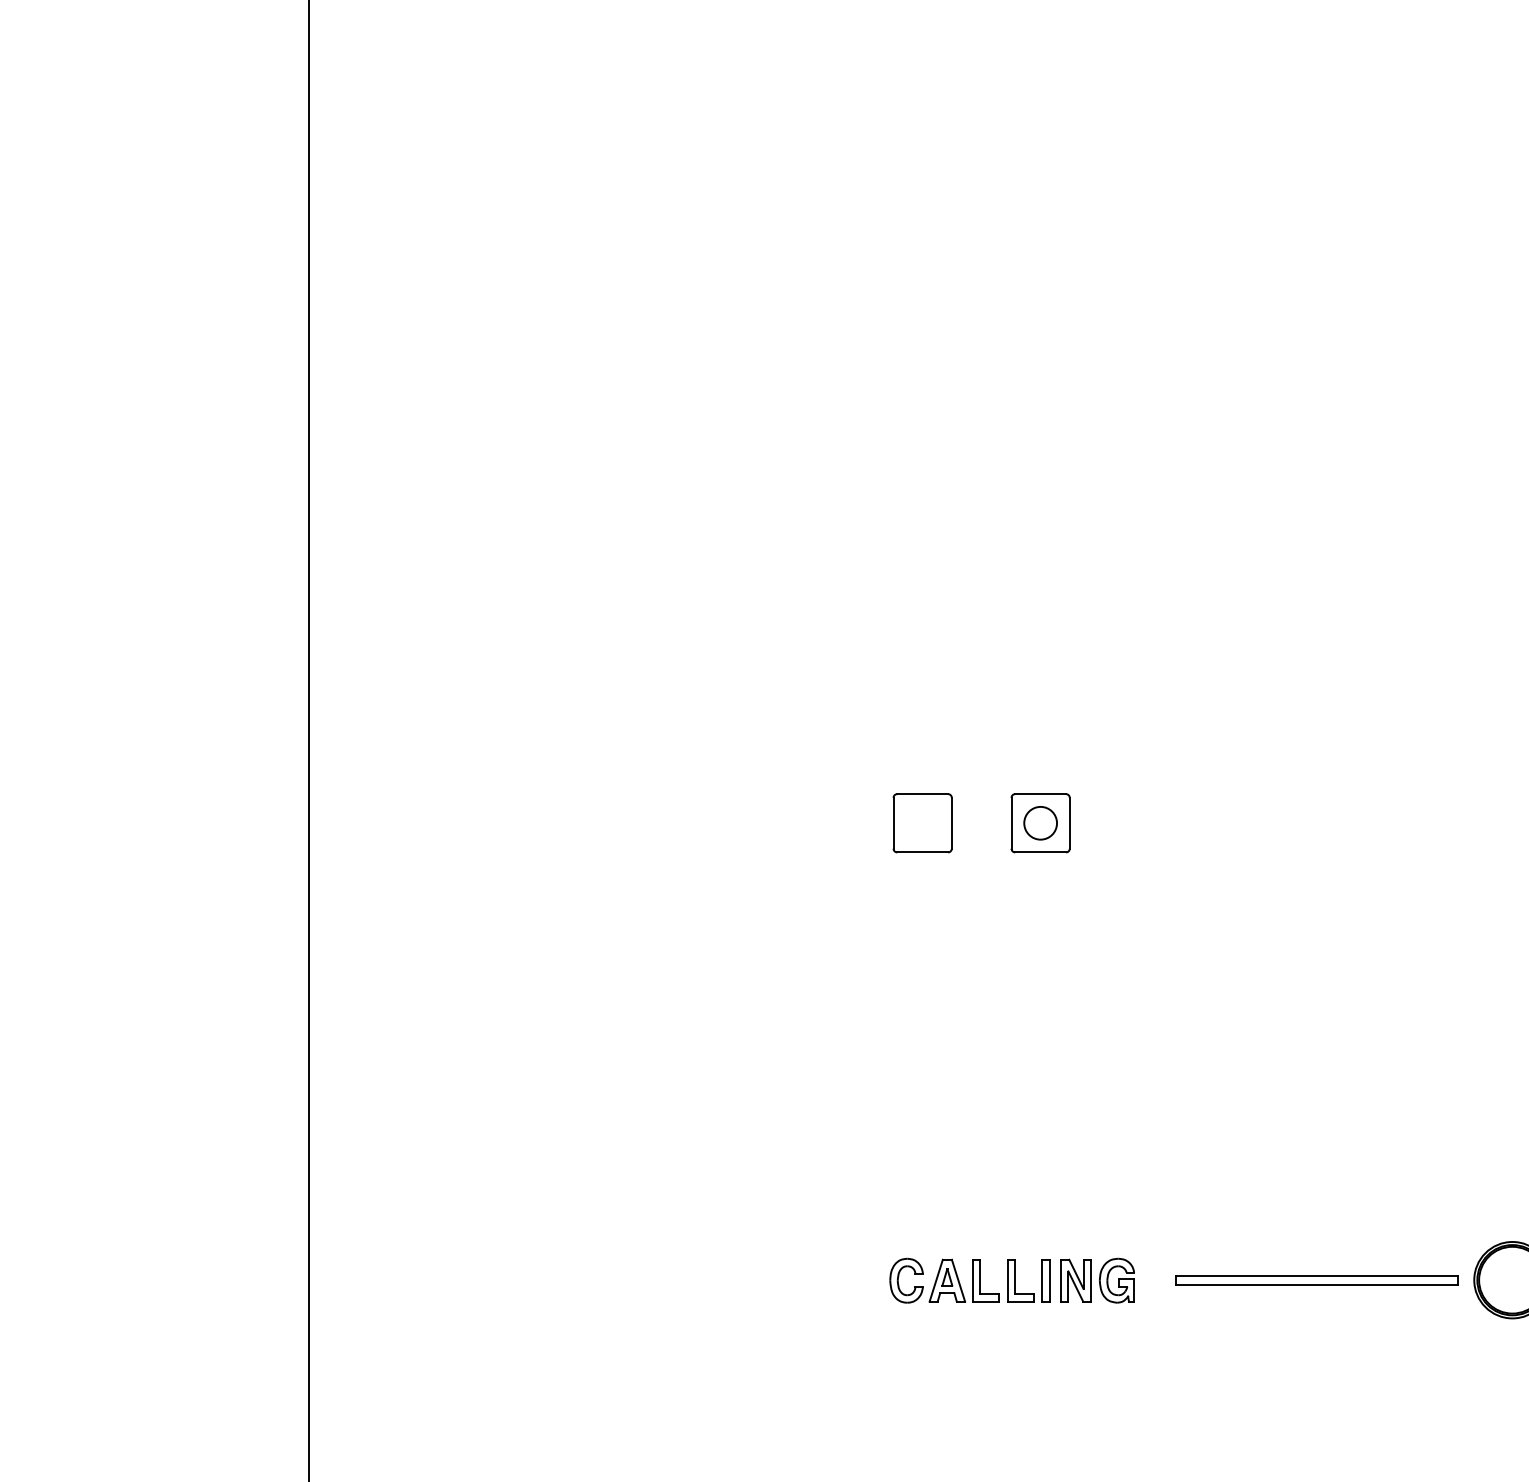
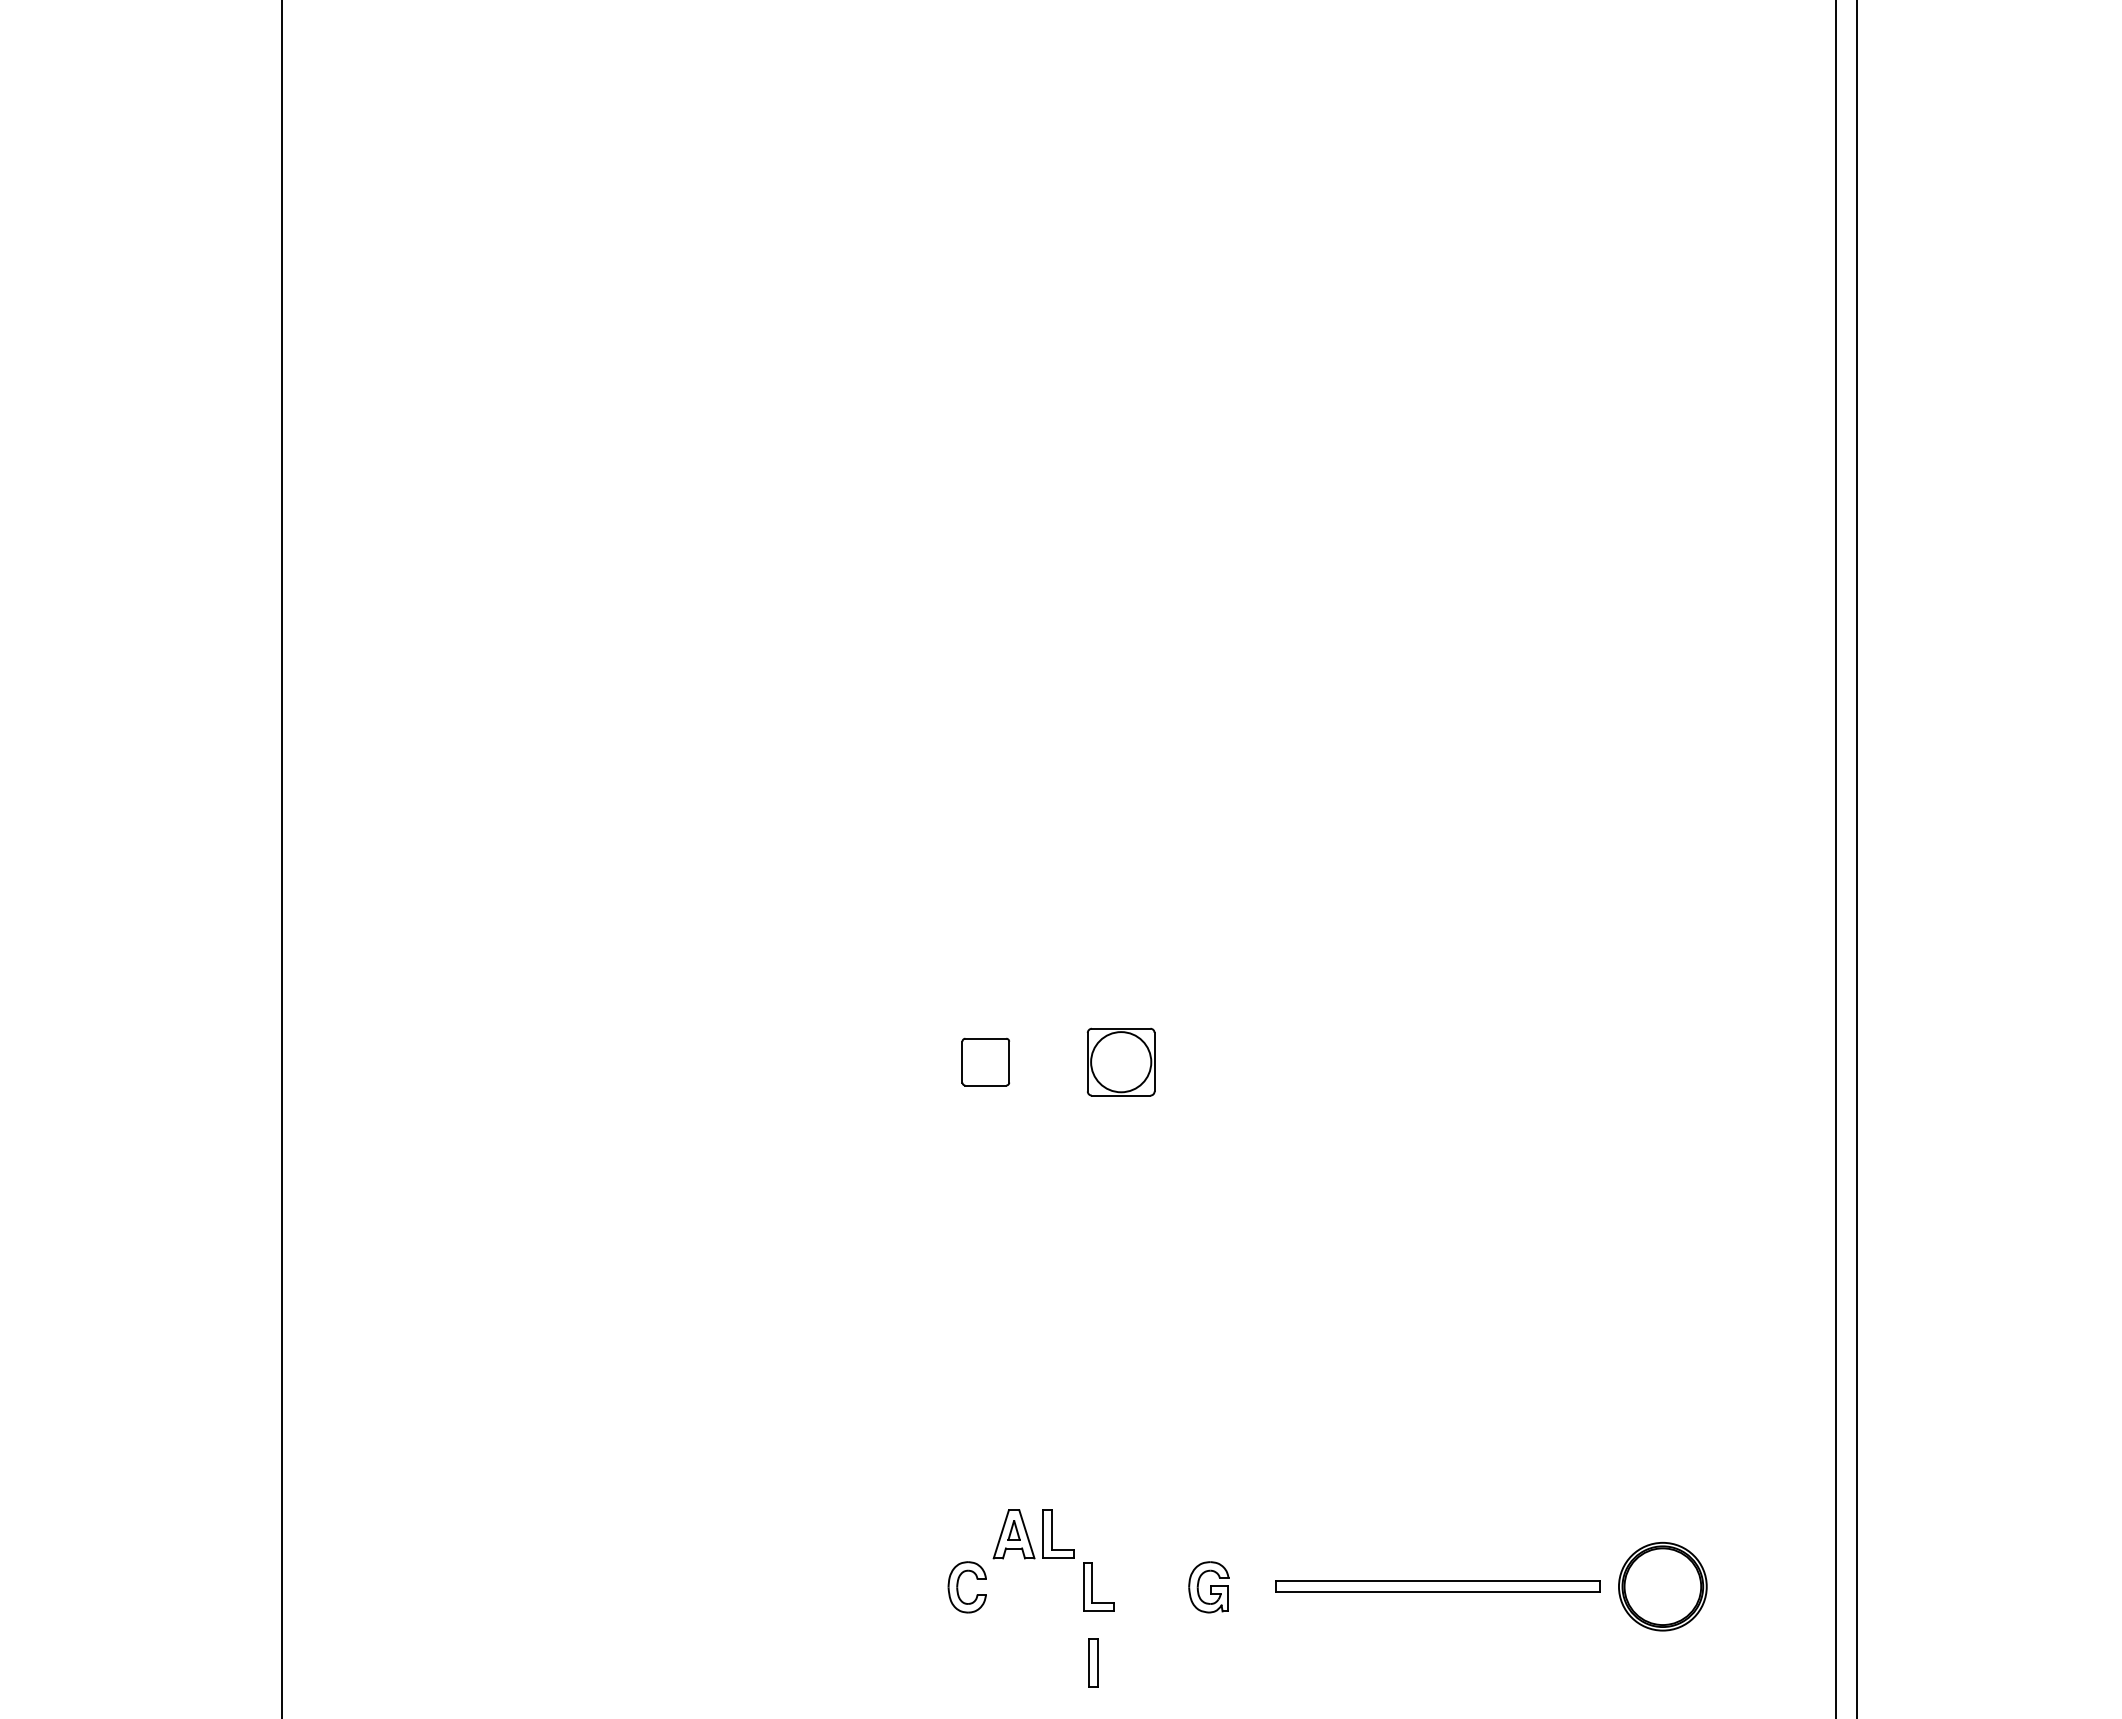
part: (922, 822) -> (985, 1061), size x0.7
circle: (1040, 822) -> (1121, 1061), size x1.6
part: (964, 1280) -> (1033, 1534), moved
part: (1046, 1280) -> (1093, 1662), moved
part: (1075, 1280) -> (1161, 1587), removed

